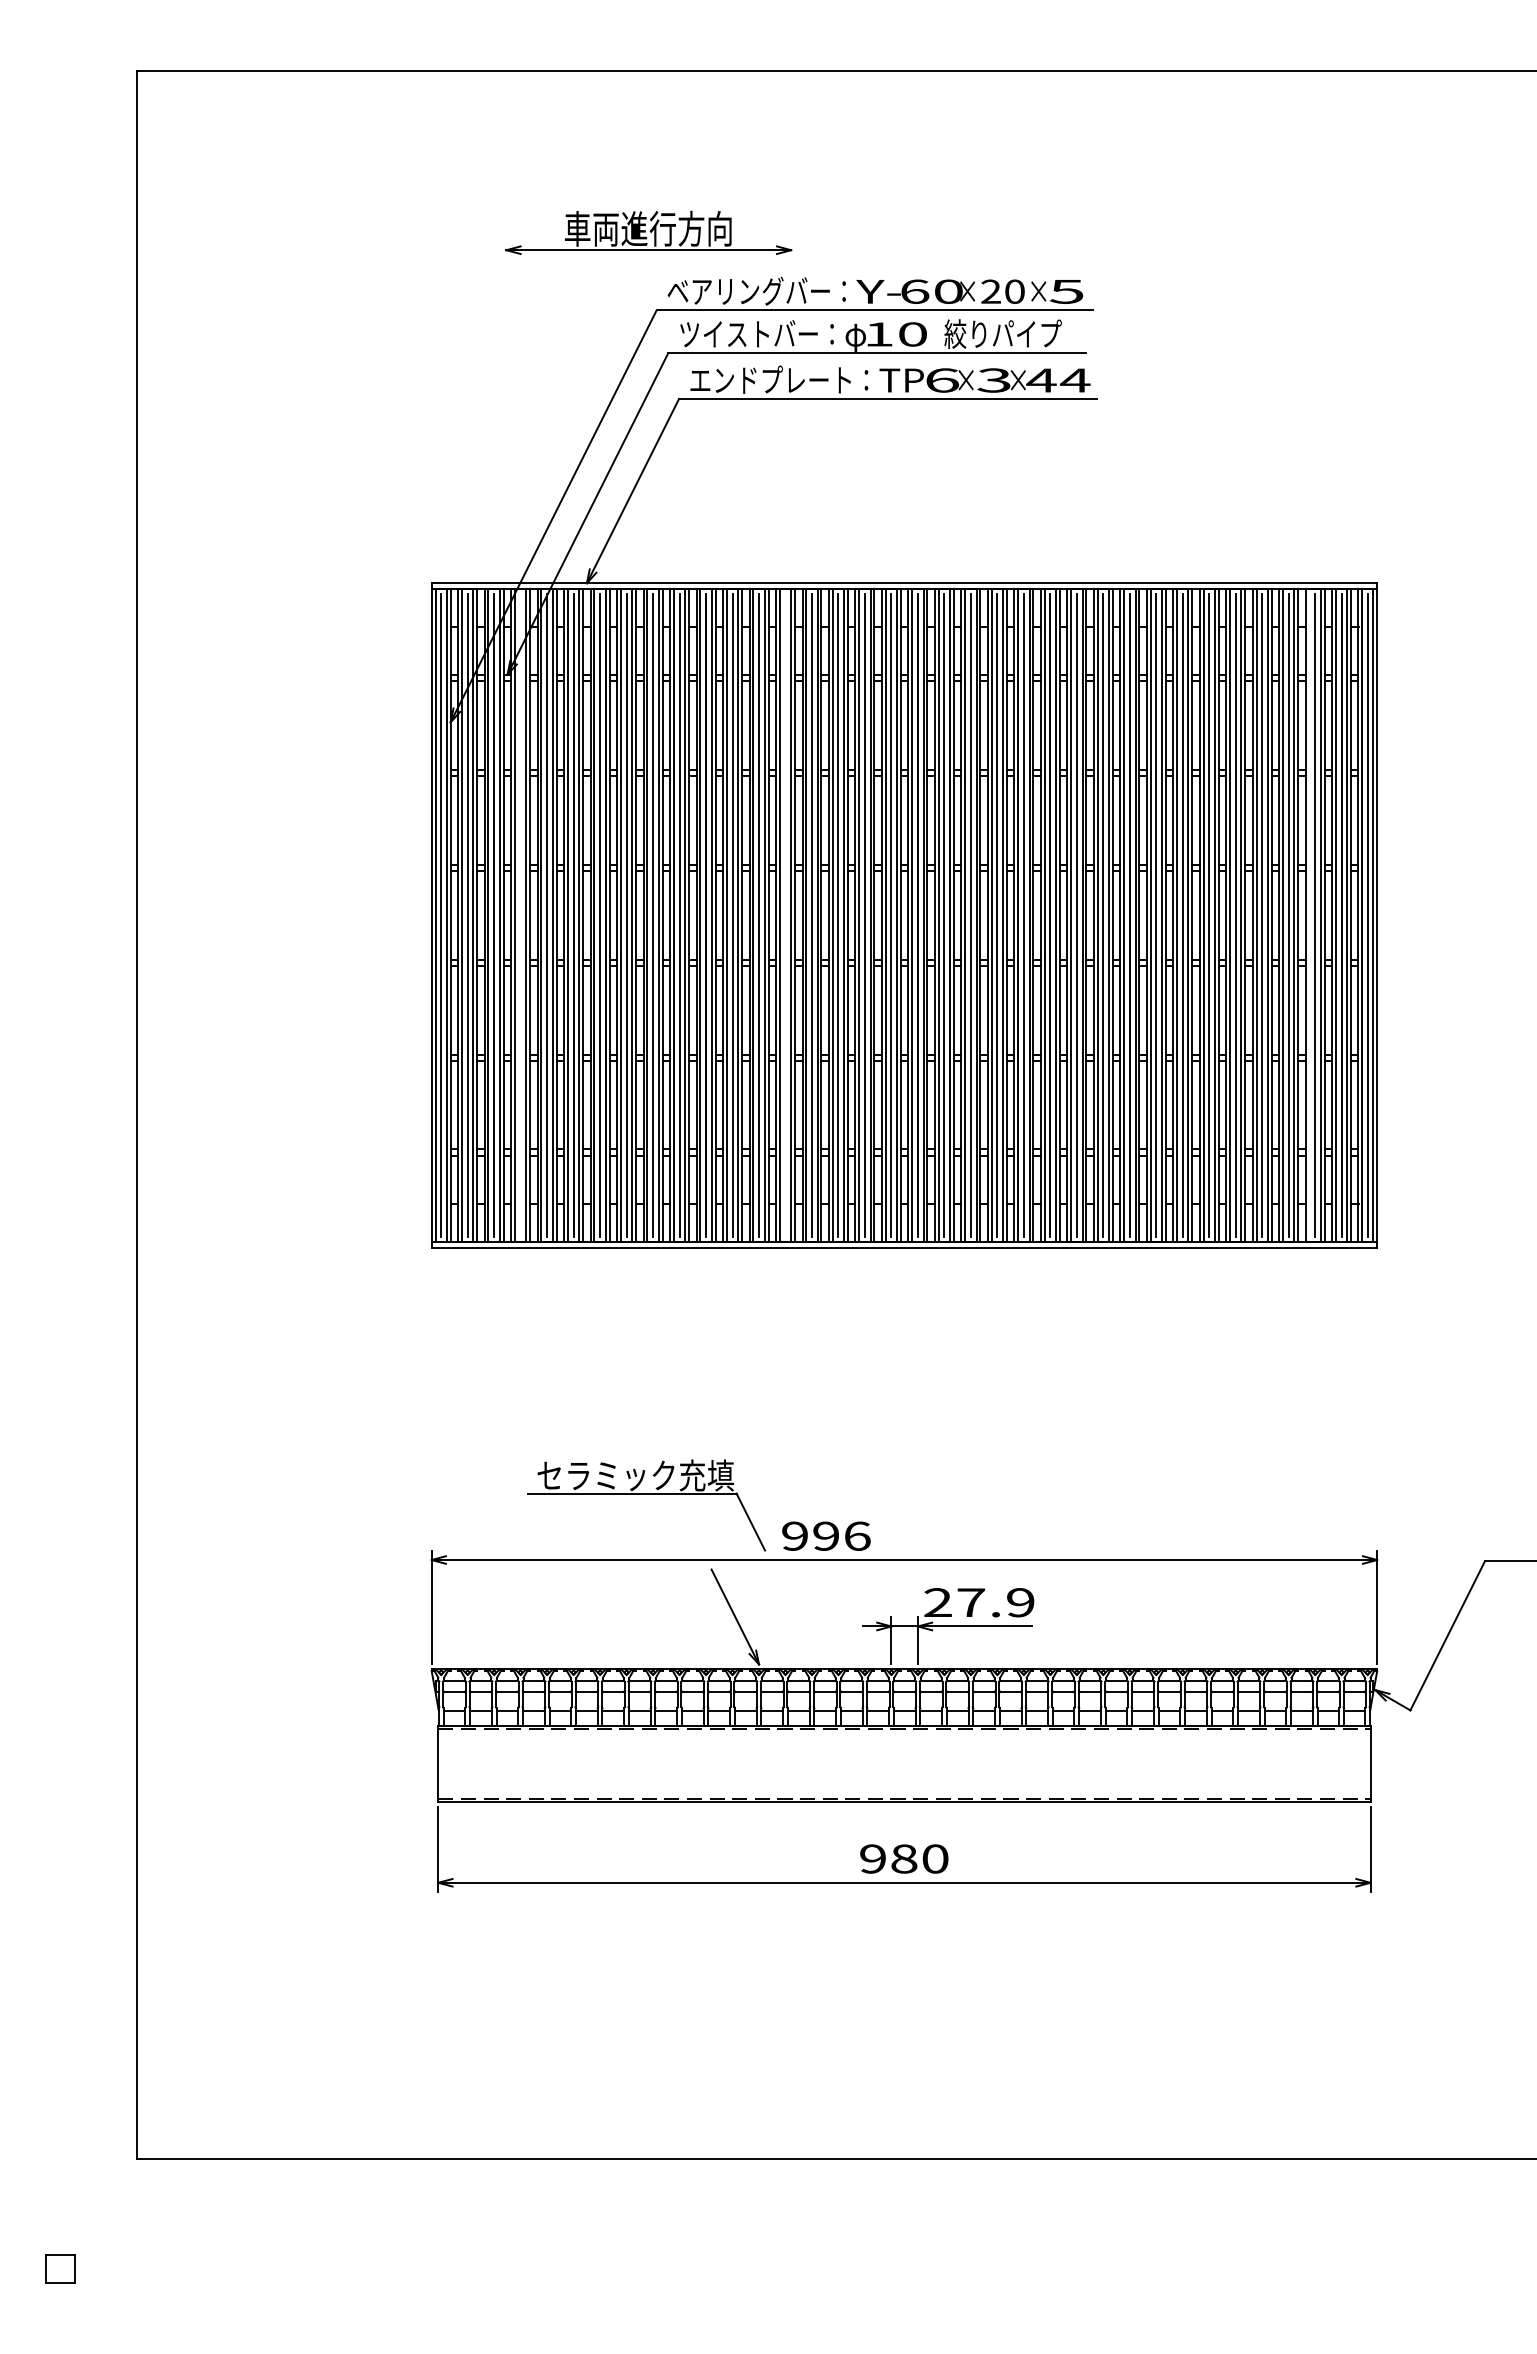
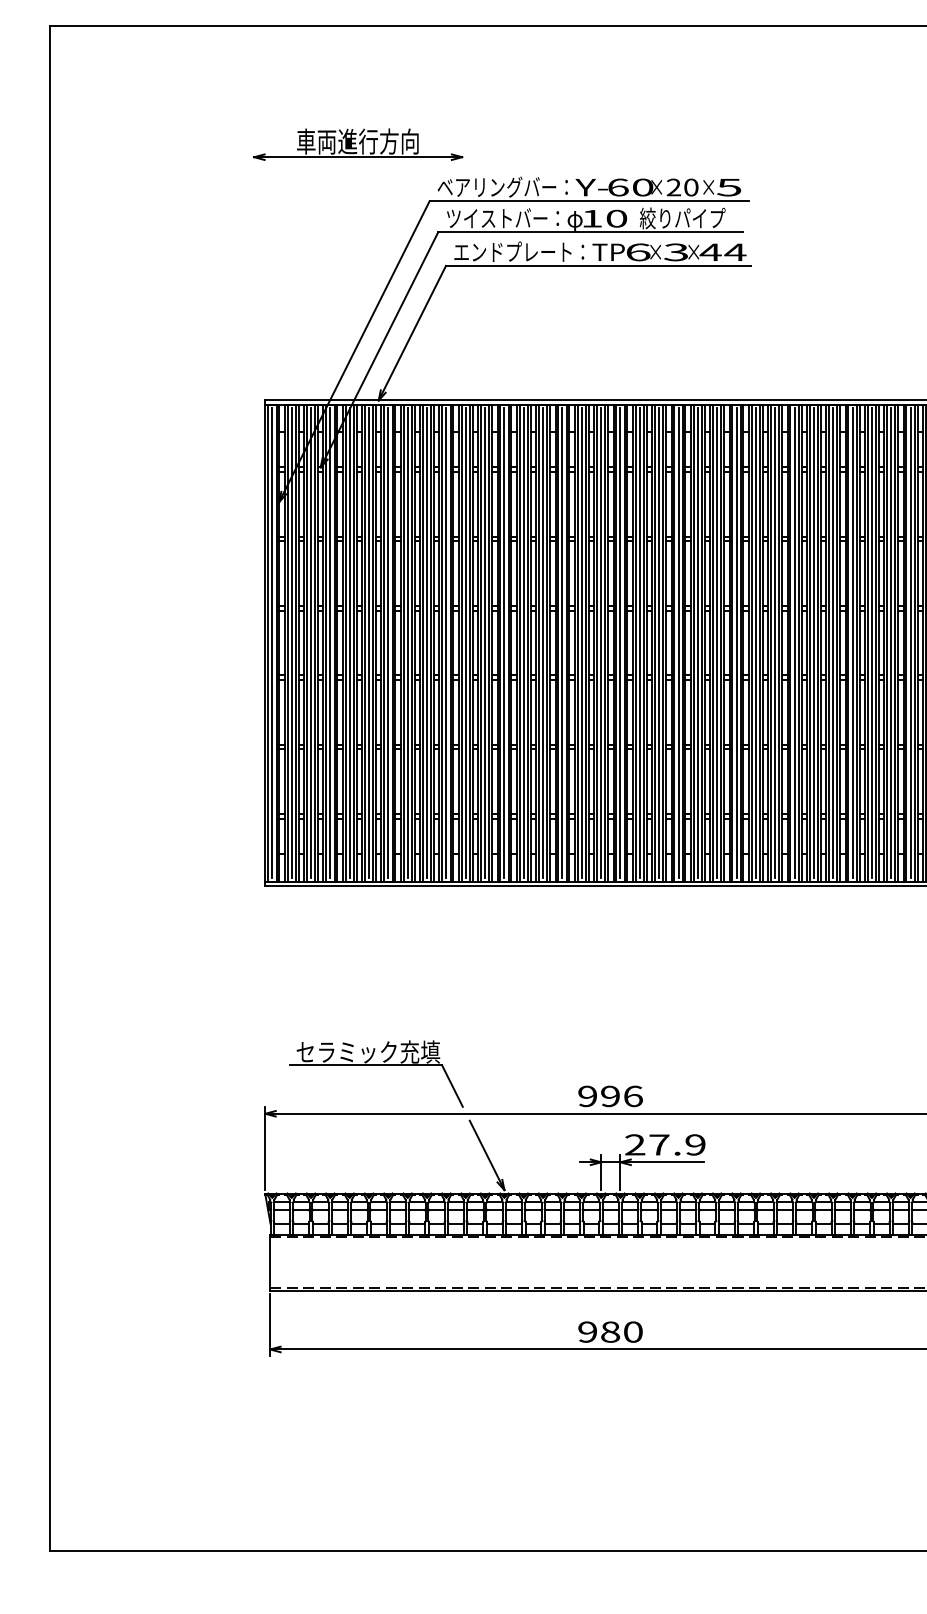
part: (648, 232) -> (357, 144), moved
line: (520, 915) -> (330, 643), added
line: (785, 915) -> (523, 643), added
line: (1309, 915) -> (906, 643), added
part: (646, 1494) -> (376, 1065), moved
text: (826, 1535) -> (610, 1095), moved

